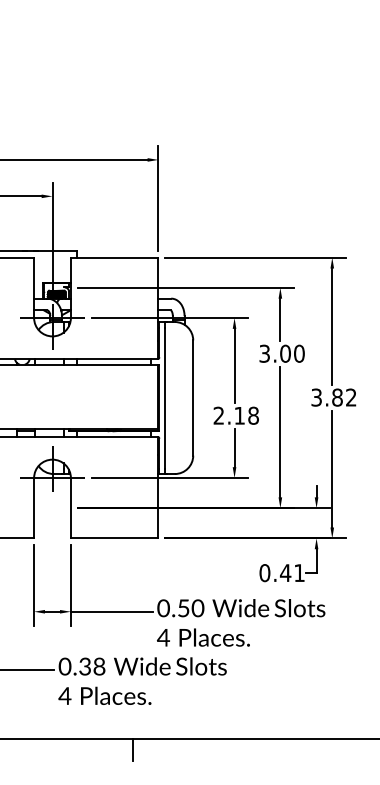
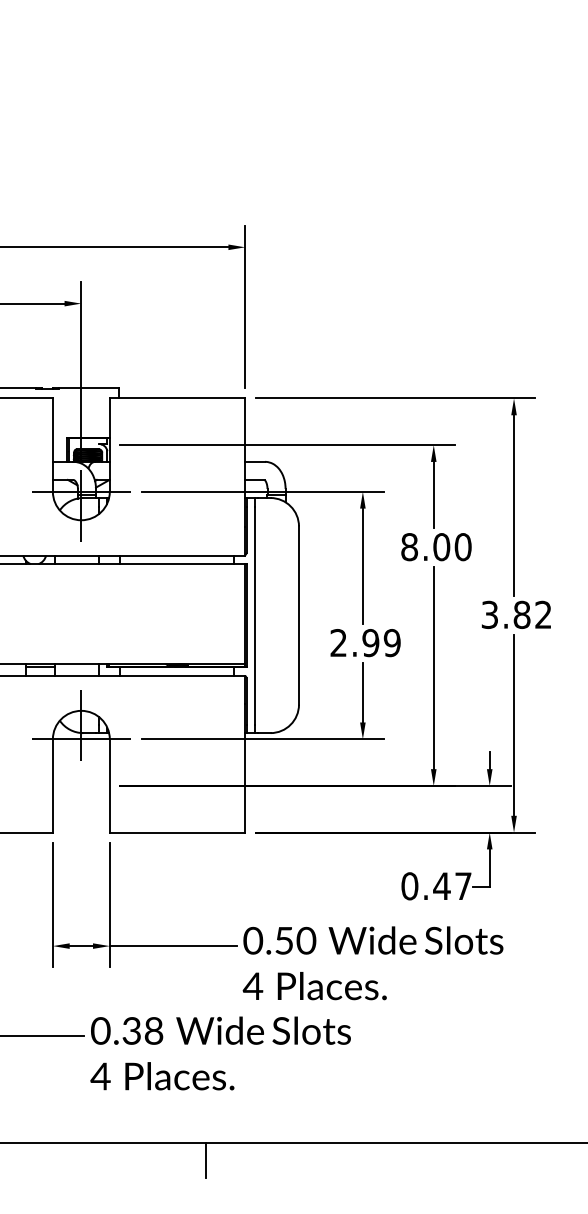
text: (264, 353) -> (409, 546), 3.00 -> 8.00
text: (246, 415) -> (381, 642), 2.18 -> 2.99
text: (299, 572) -> (463, 885), 0.41 -> 0.47

